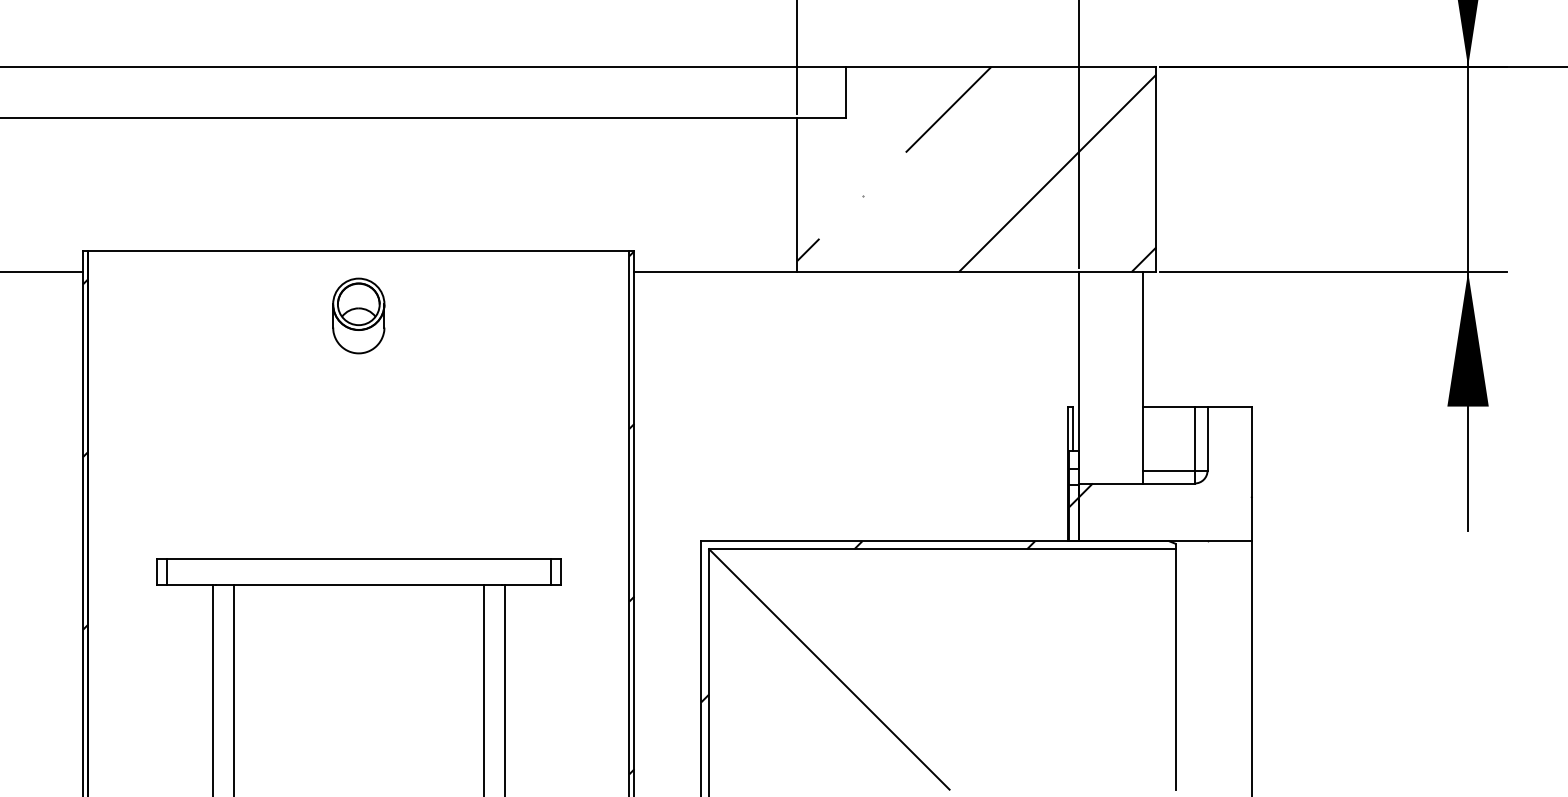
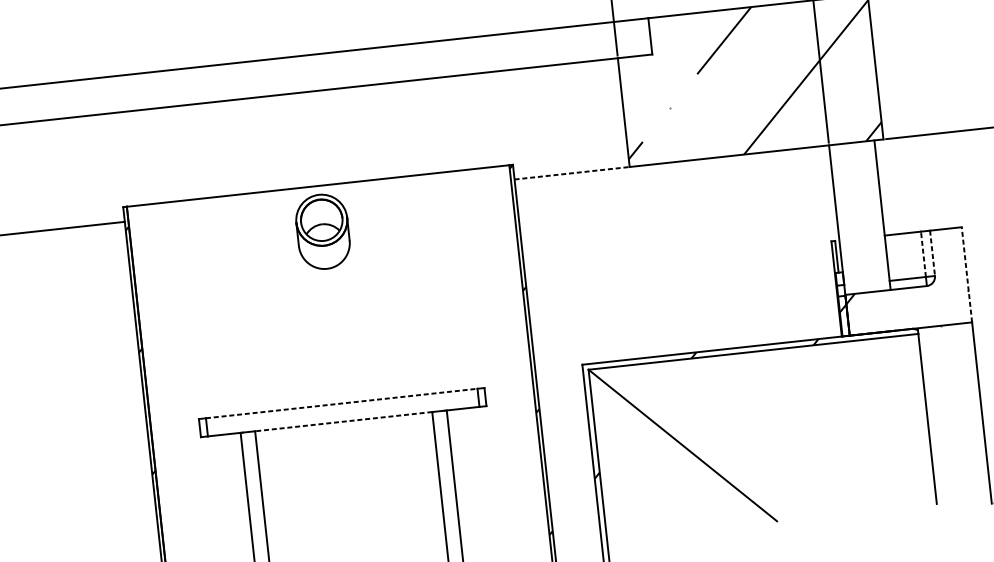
line: (716, 271) -> (572, 172), solid -> dashed
part: (358, 315) -> (322, 231), size x1.4
line: (1194, 438) -> (923, 254), solid -> dashed
line: (1207, 439) -> (932, 253), solid -> dashed
line: (1252, 473) -> (966, 274), solid -> dashed
line: (359, 558) -> (342, 403), solid -> dashed
line: (358, 584) -> (343, 421), solid -> dashed

